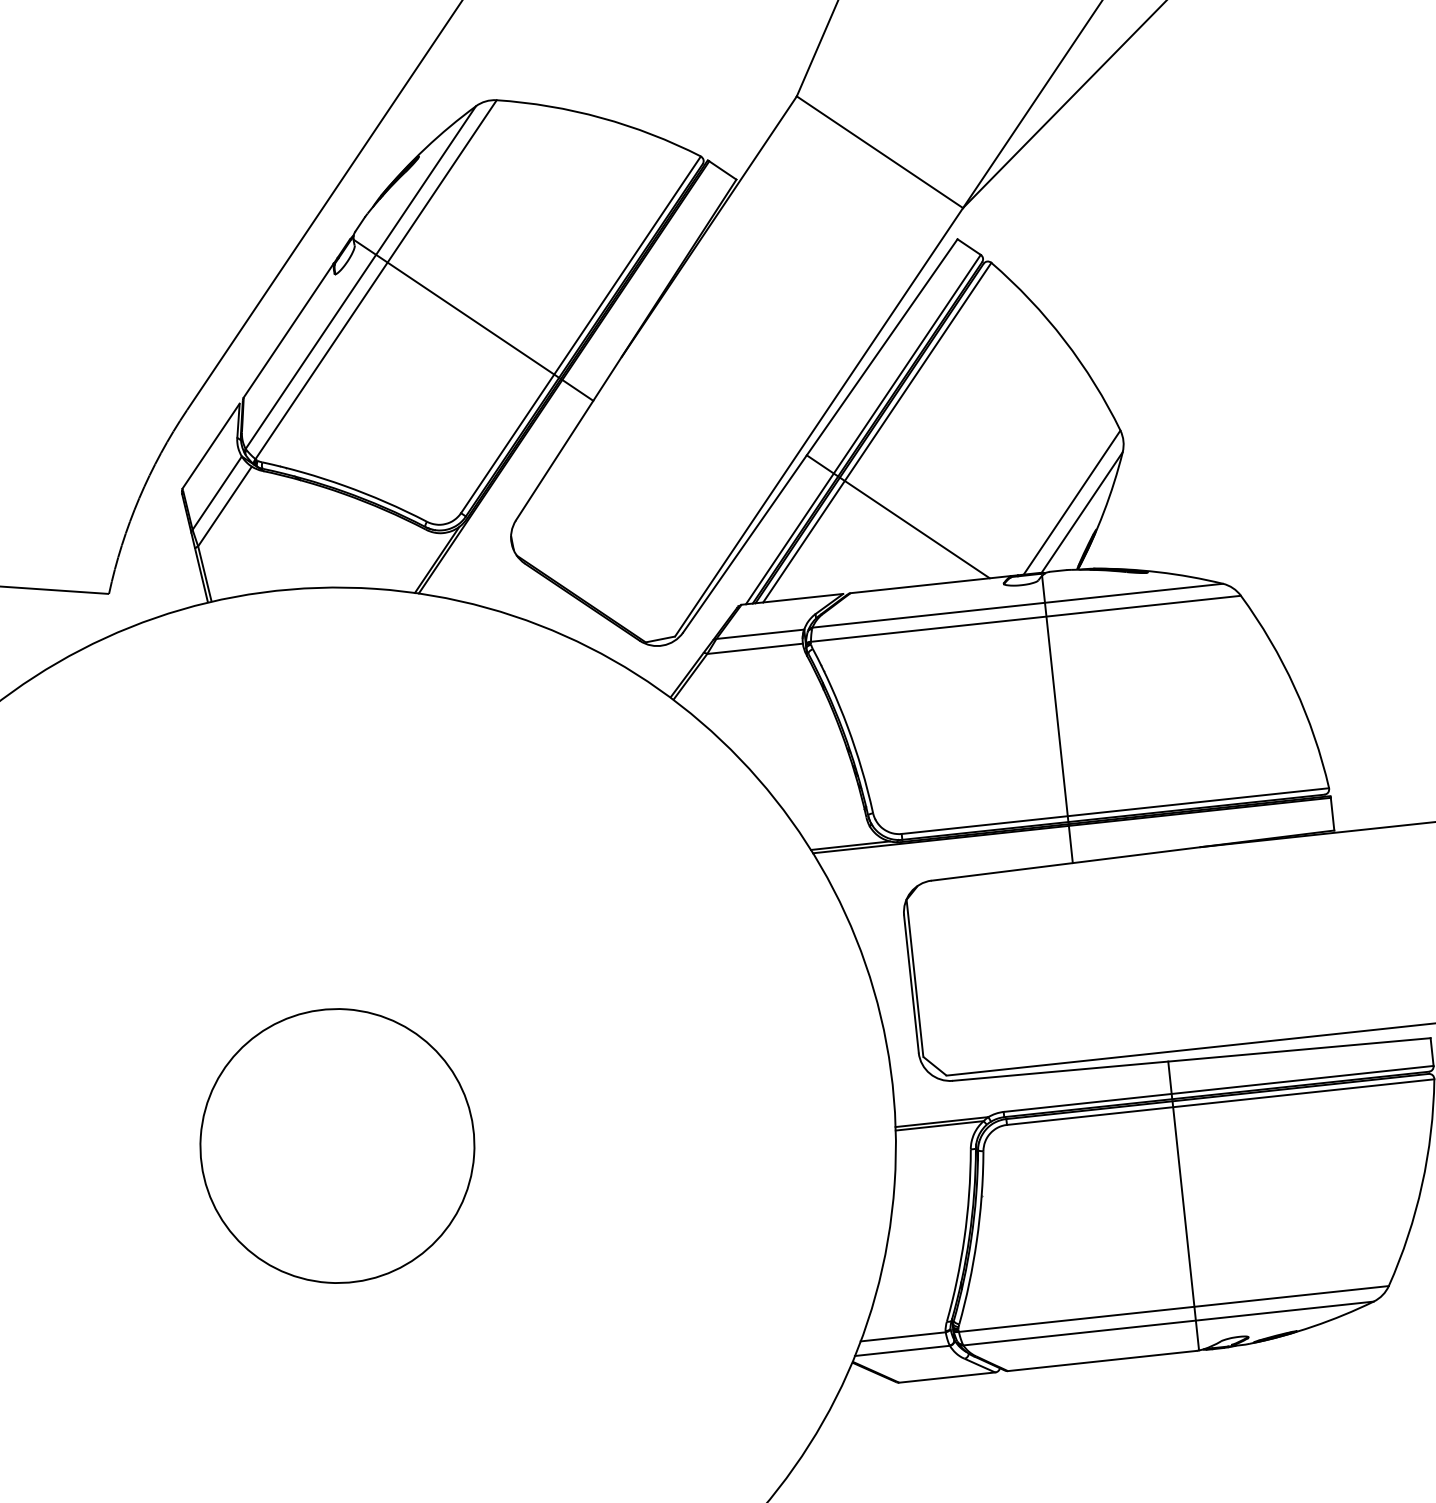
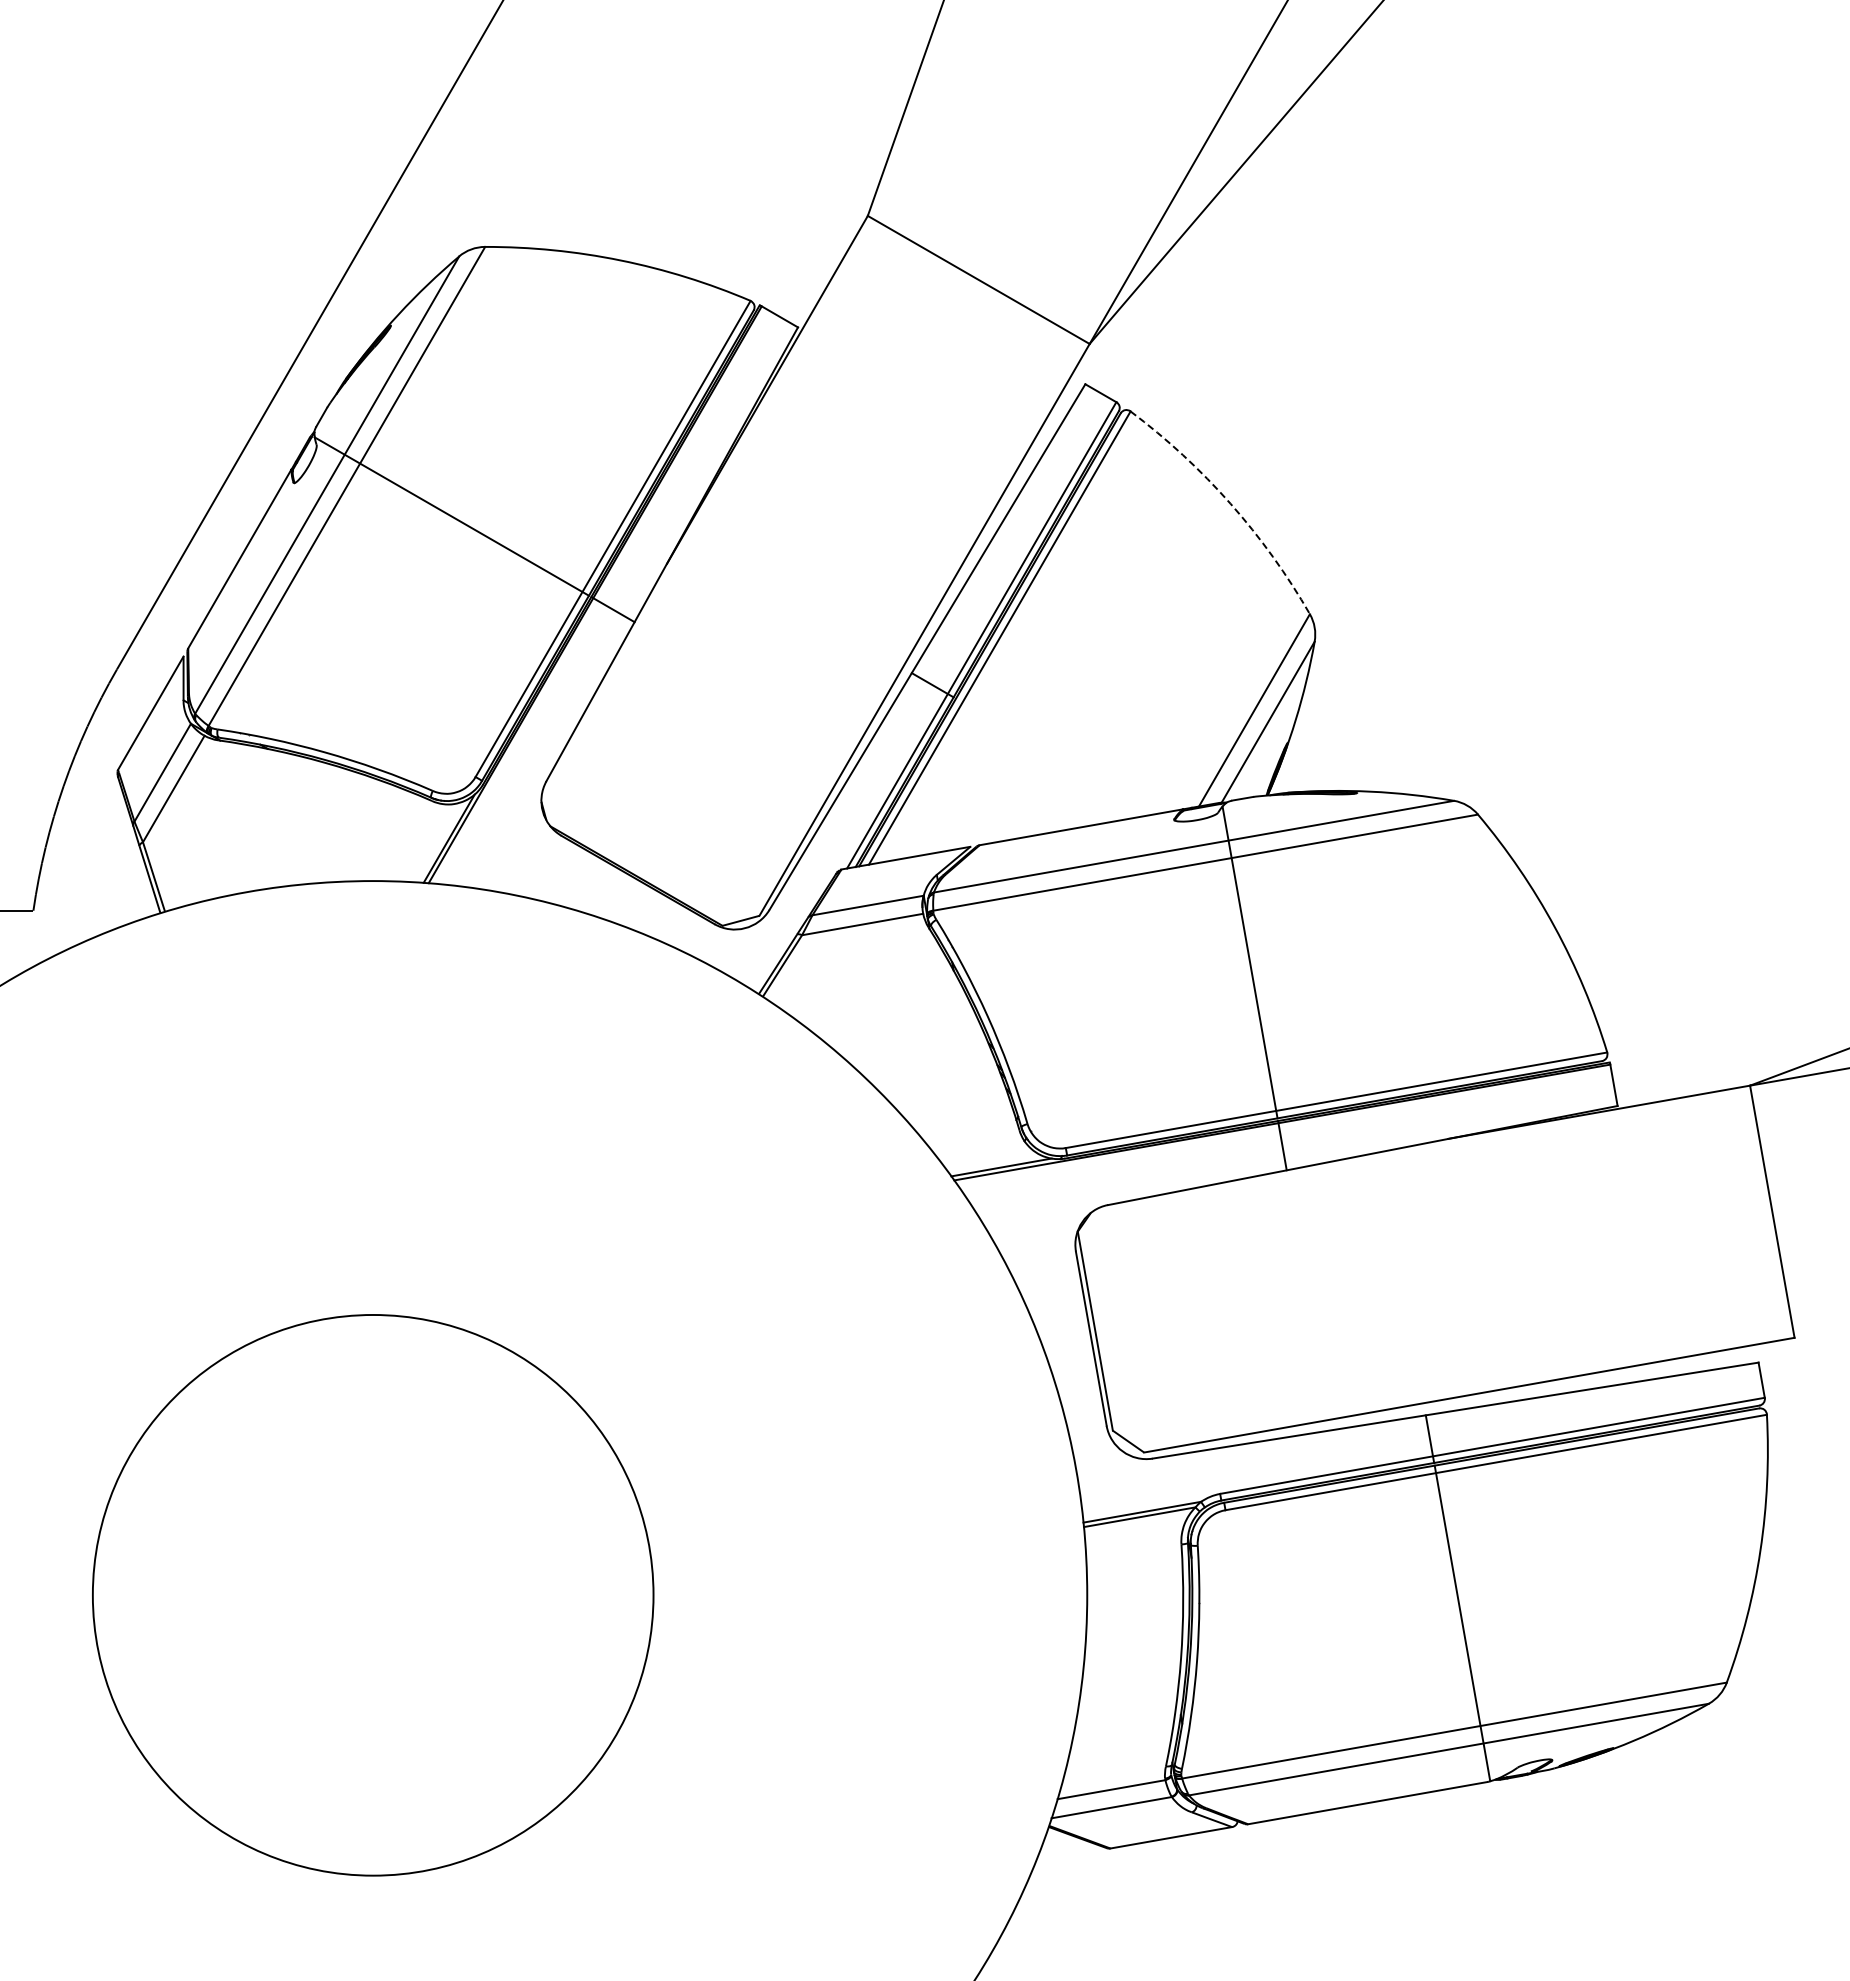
arc: (1064, 339) -> (1230, 503), solid -> dashed
line: (914, 528) -> (1055, 756), removed
circle: (337, 1146) -> (372, 1595), size x1.6

